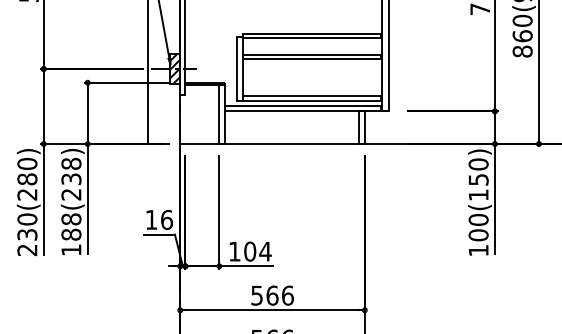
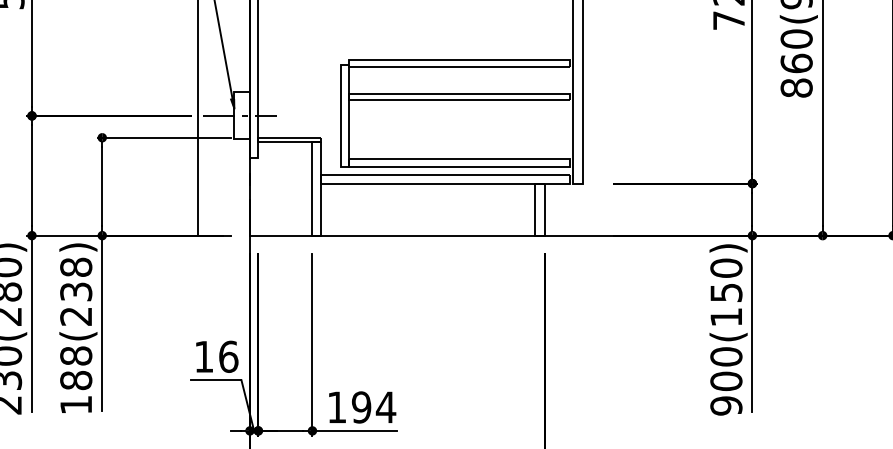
hatch: (175, 68) -> (242, 115), removed
text: (478, 250) -> (726, 405), 100(150) -> 900(150)
text: (250, 251) -> (362, 407), 104 -> 194

